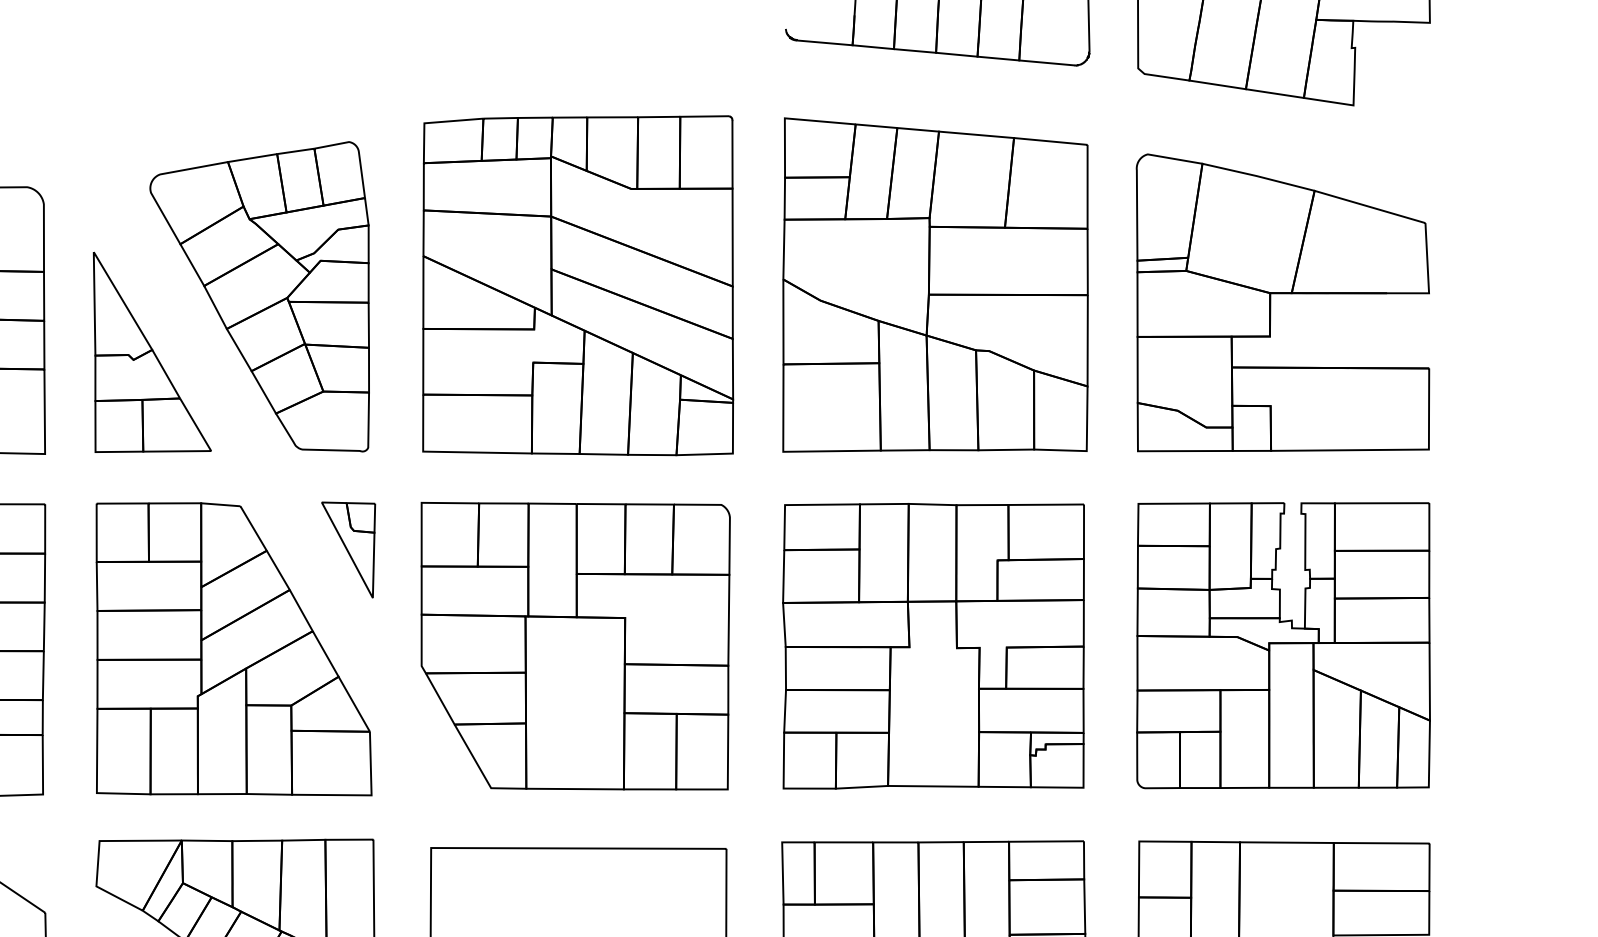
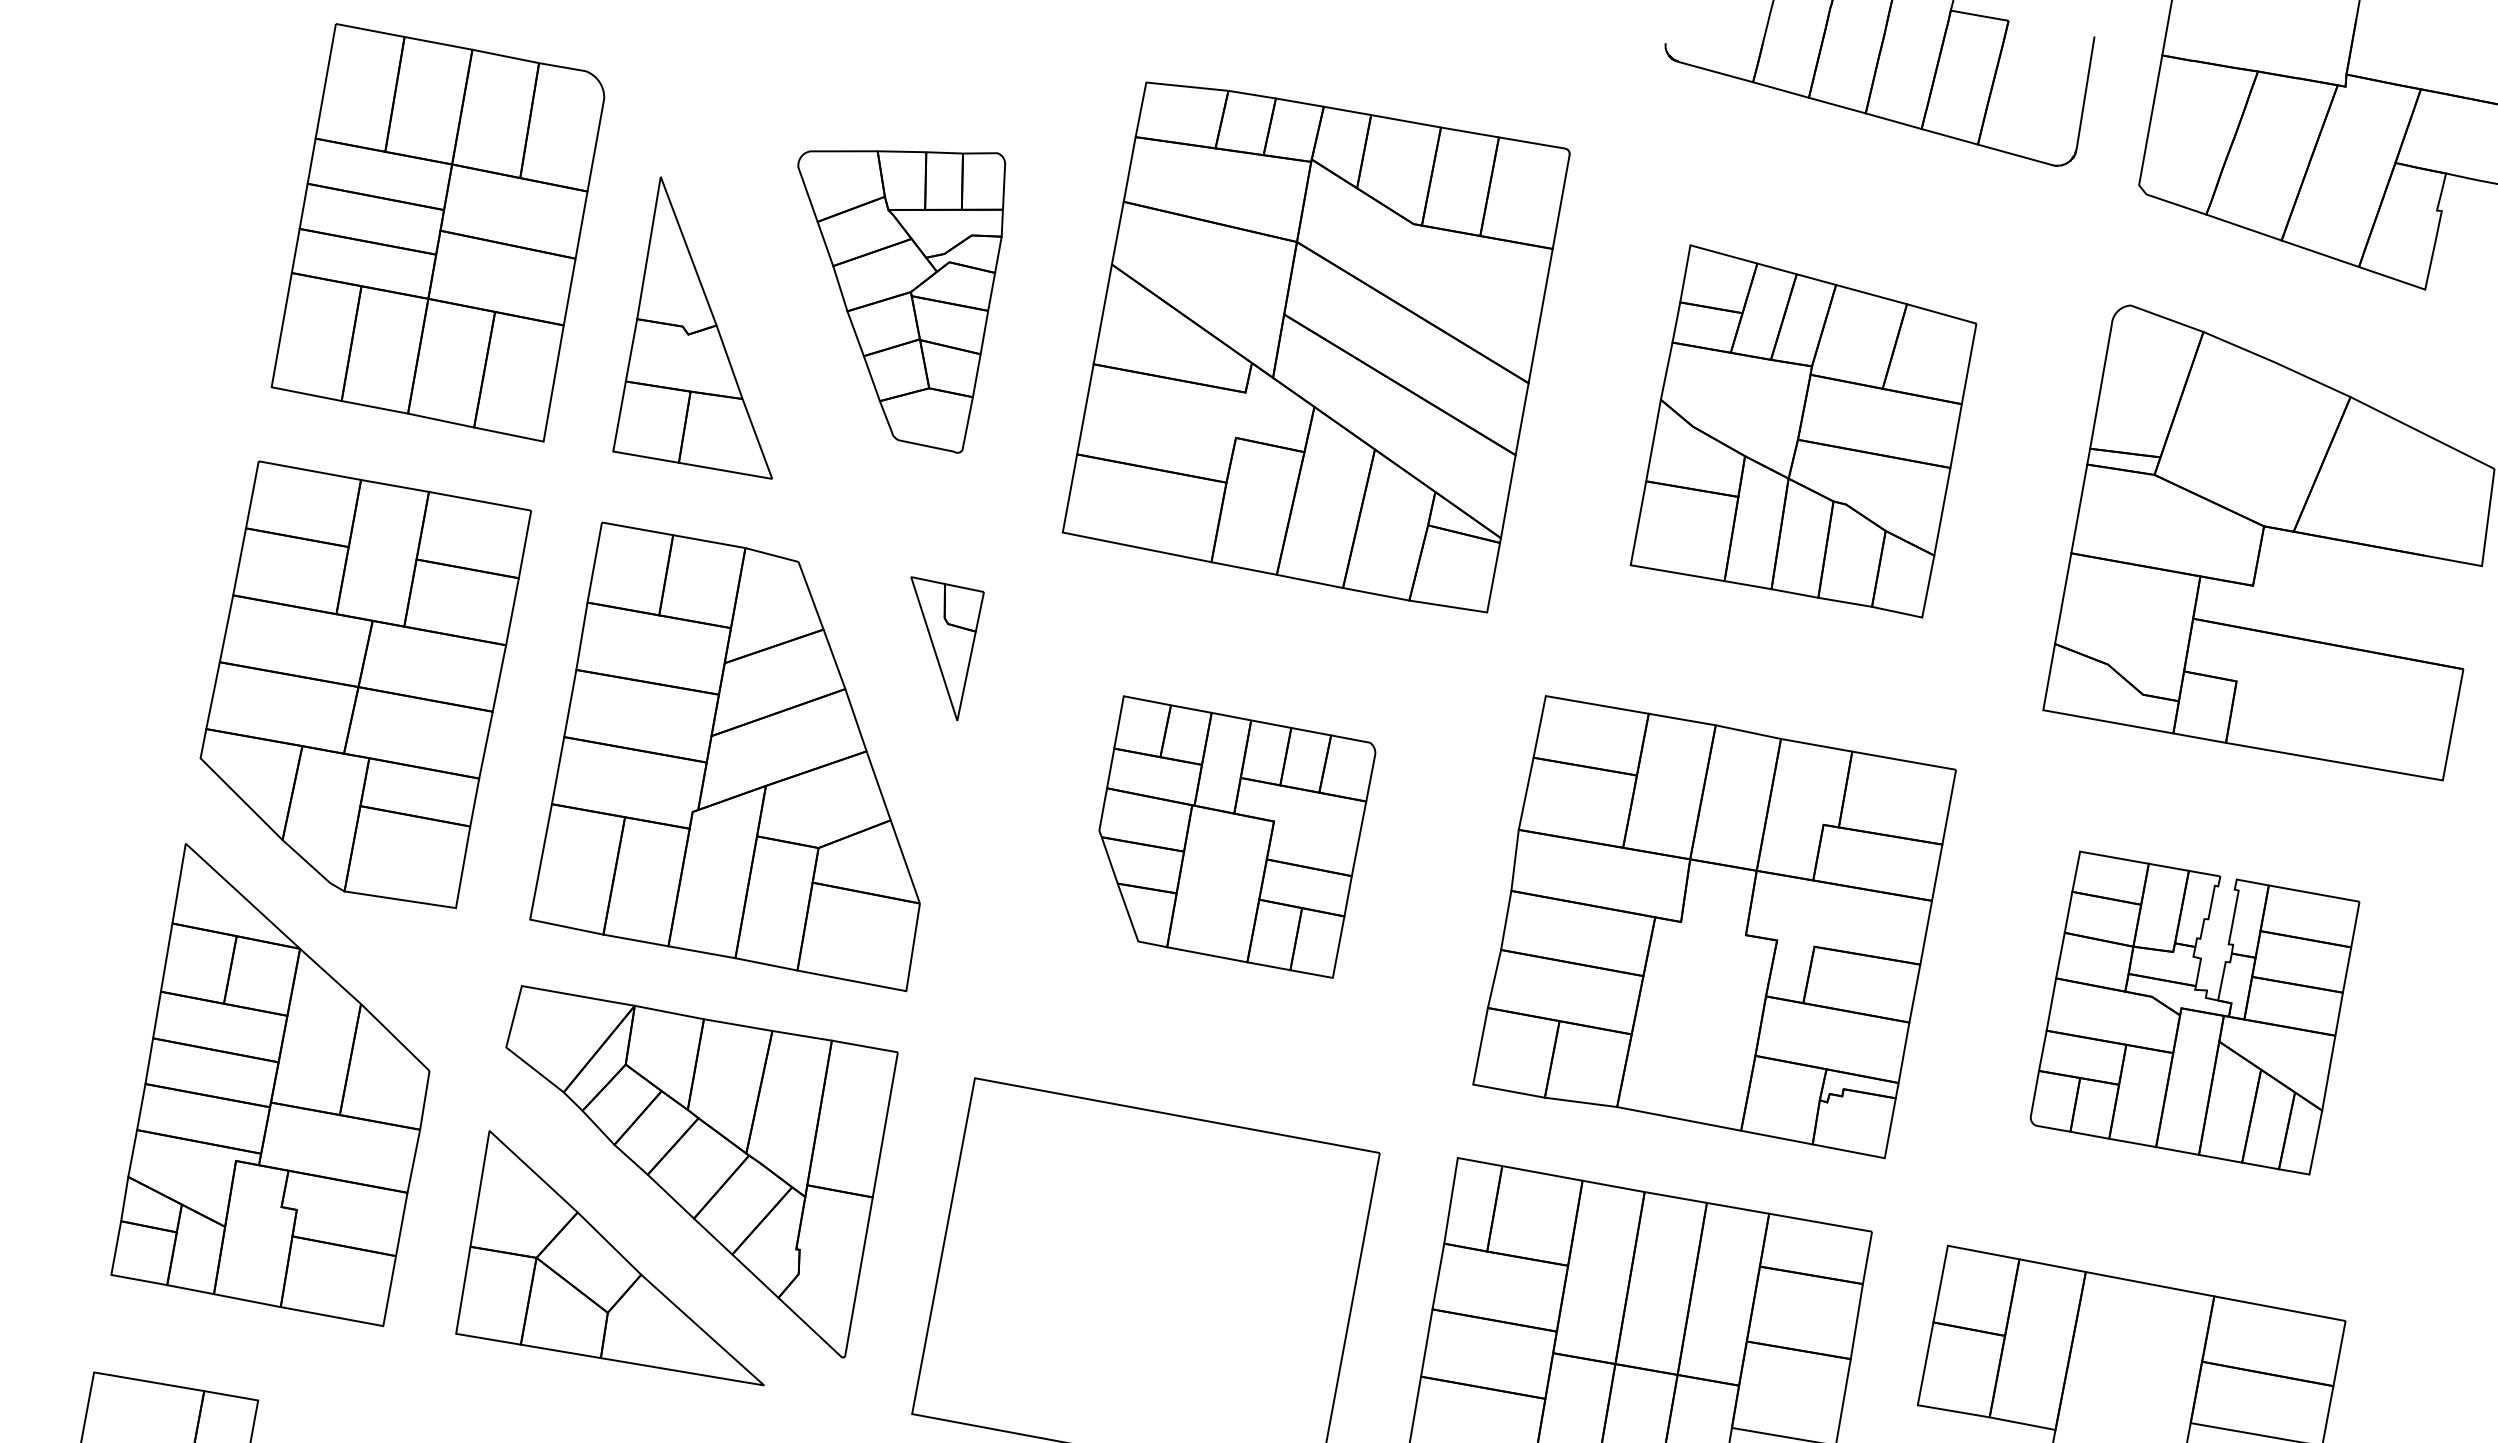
part: (932, 285) -> (1803, 431), size x0.7
part: (279, 309) -> (901, 301), size x0.7
part: (585, 643) -> (1237, 836), size x0.6
part: (1283, 645) -> (2194, 1012), size x0.7

